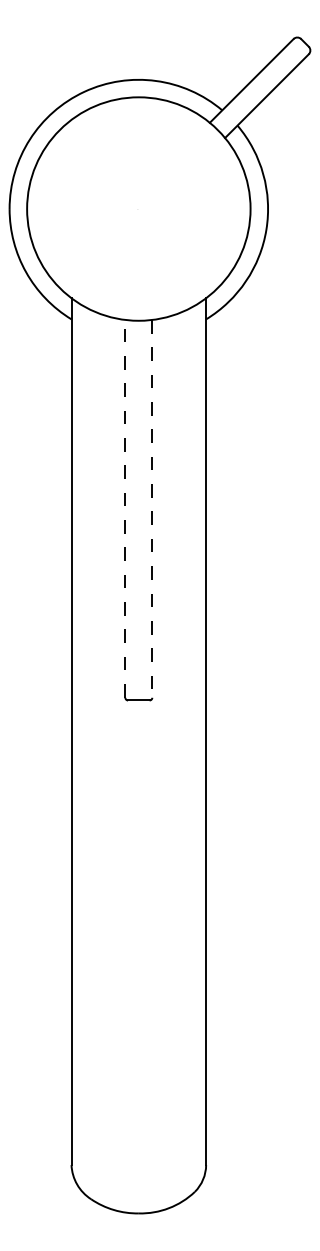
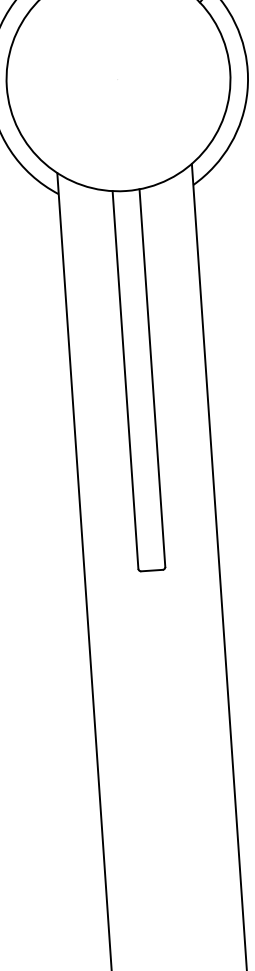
line: (125, 508) -> (125, 379), dashed -> solid
line: (152, 508) -> (152, 377), dashed -> solid

